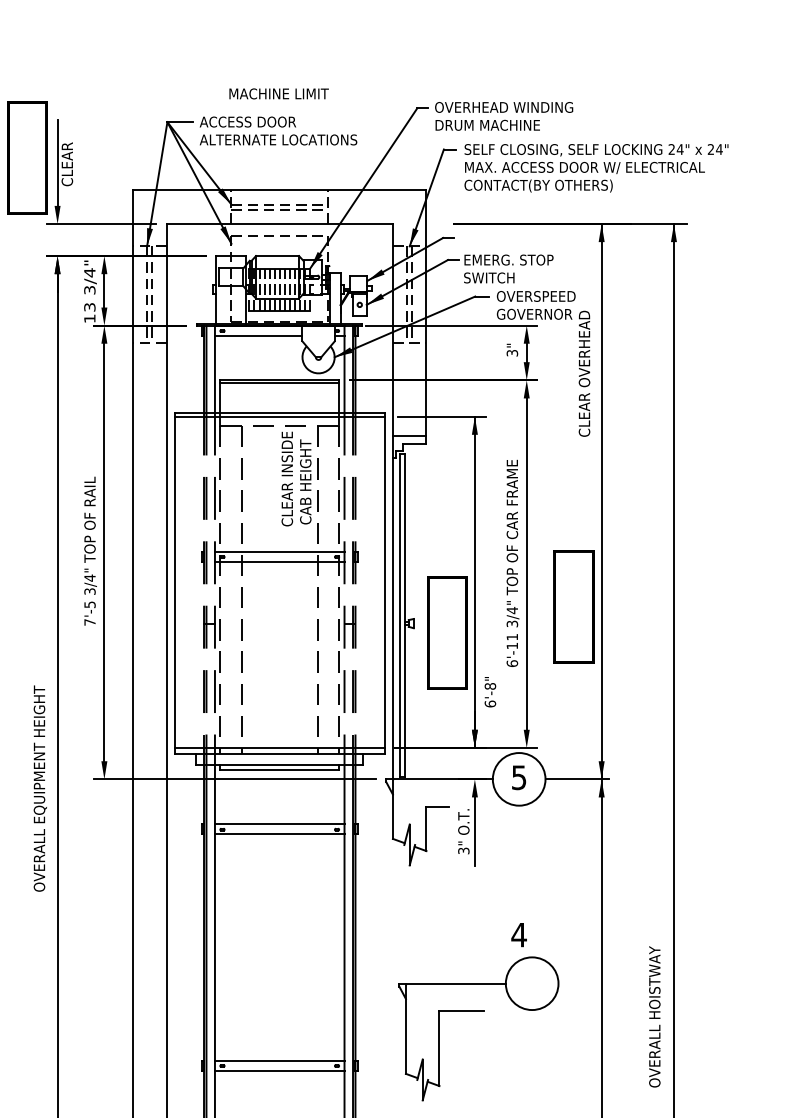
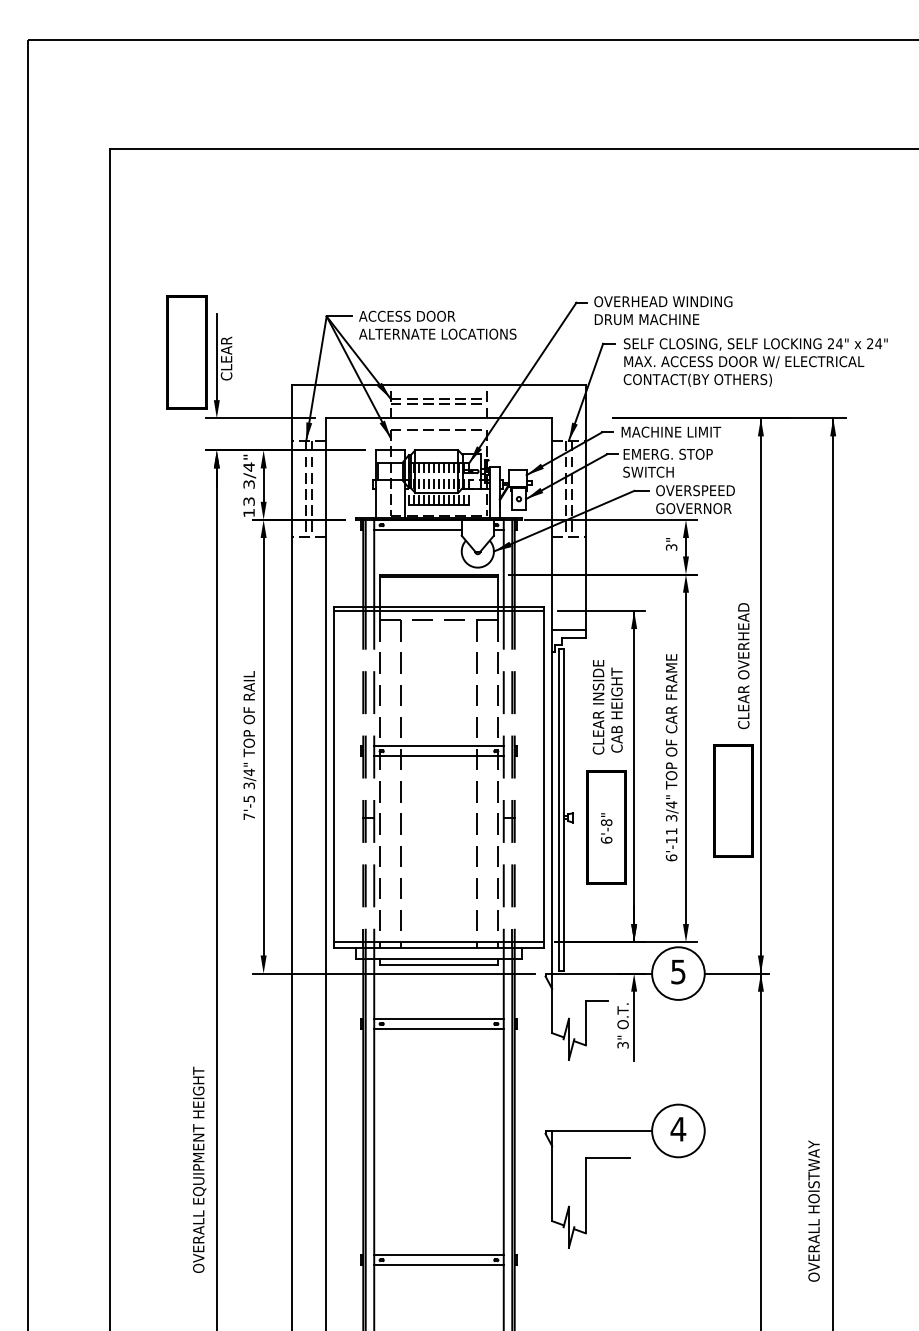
text: (279, 93) -> (671, 431), moved
text: (584, 374) -> (743, 666), moved
text: (296, 479) -> (607, 707), moved
text: (490, 692) -> (606, 828), moved
text: (40, 788) -> (199, 1169), moved
part: (478, 1011) -> (624, 1158), moved

